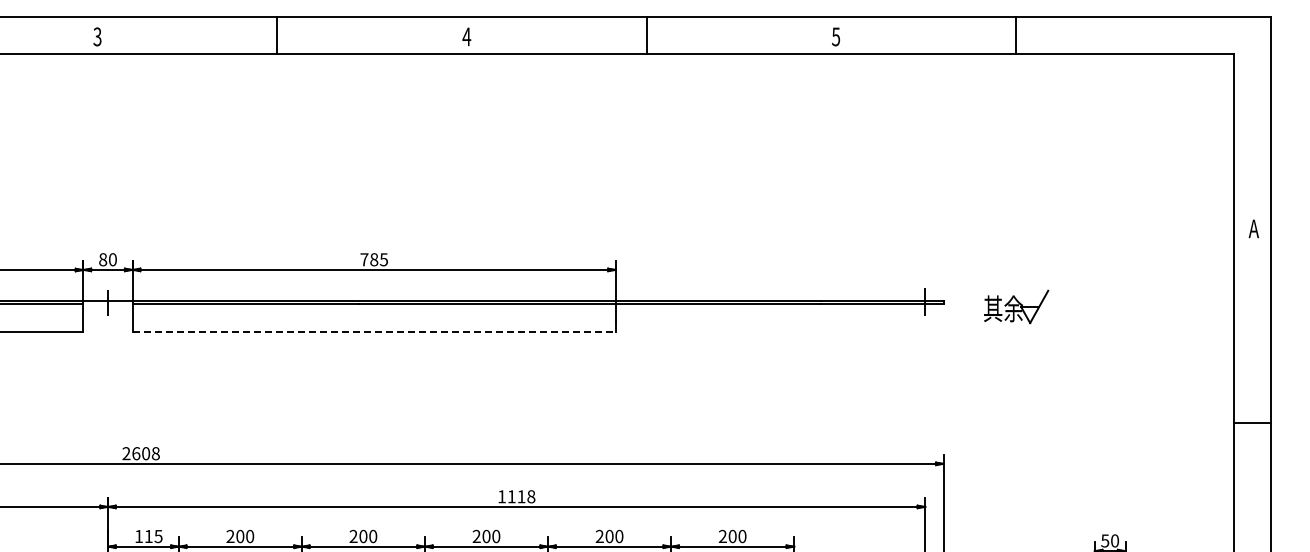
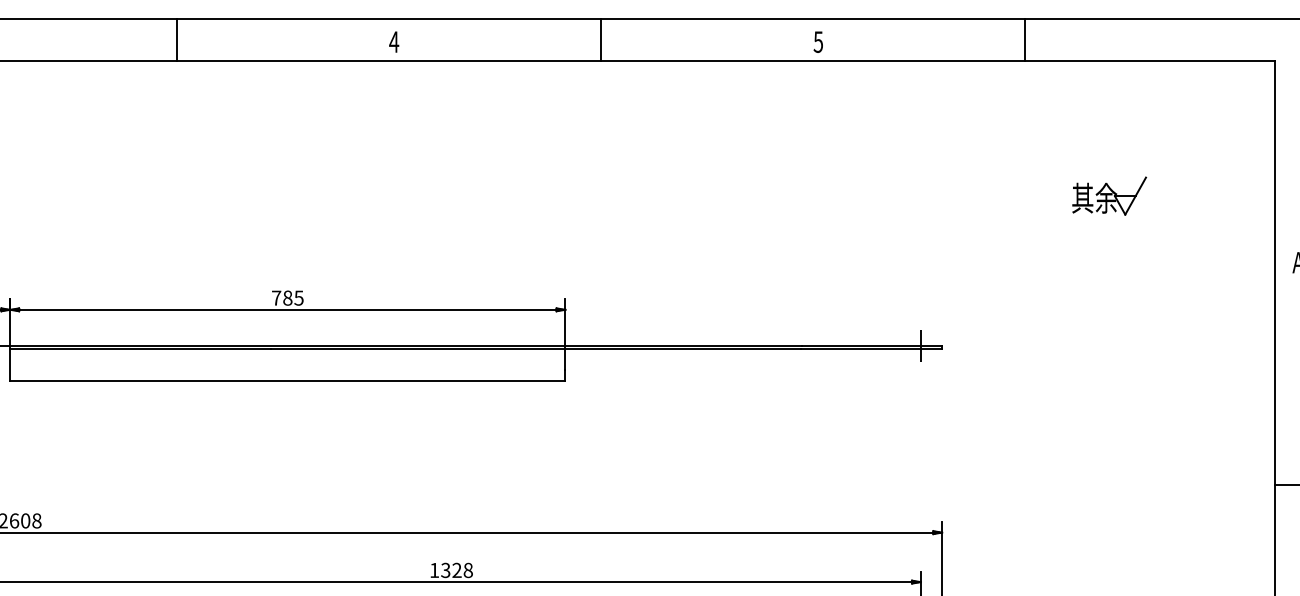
part: (1016, 306) -> (1109, 195), moved
line: (374, 332) -> (288, 381), dashed -> solid
text: (516, 496) -> (451, 570), 1118 -> 1328

